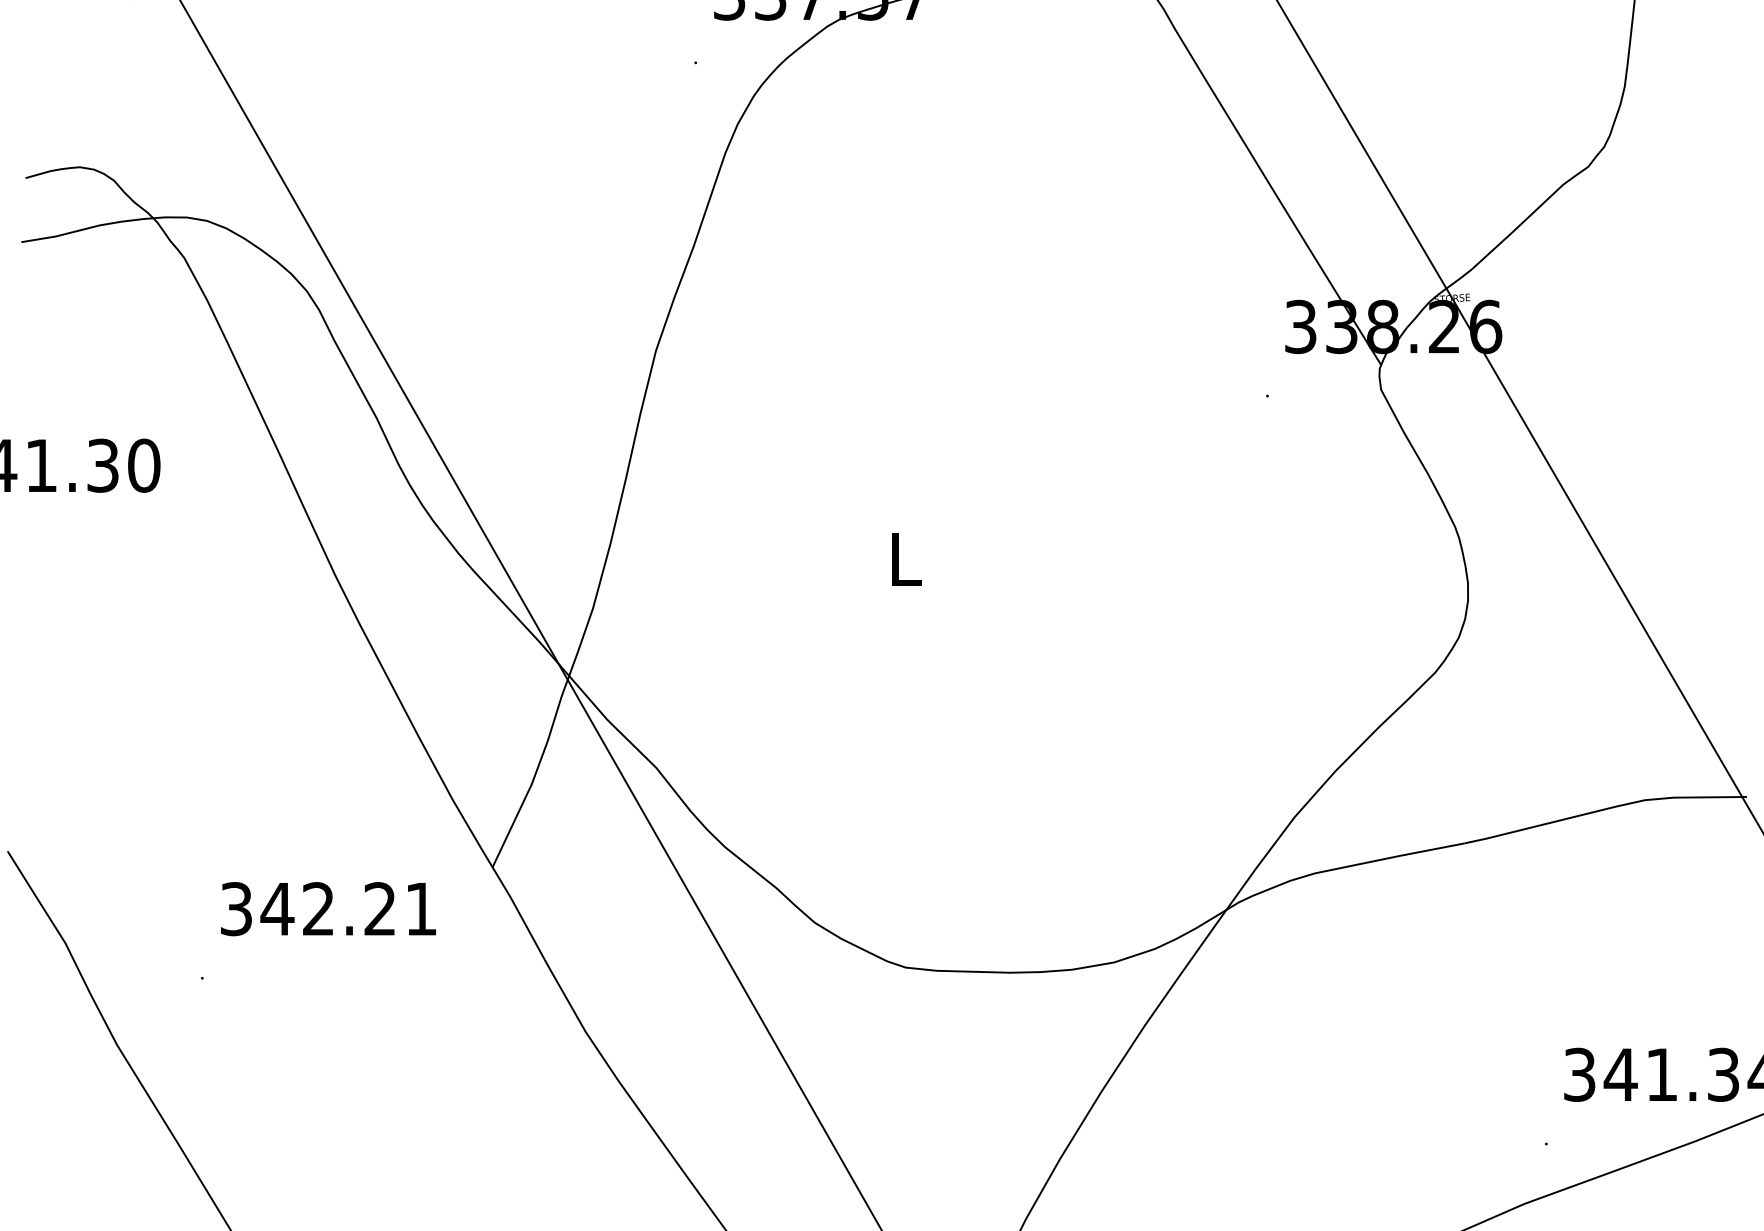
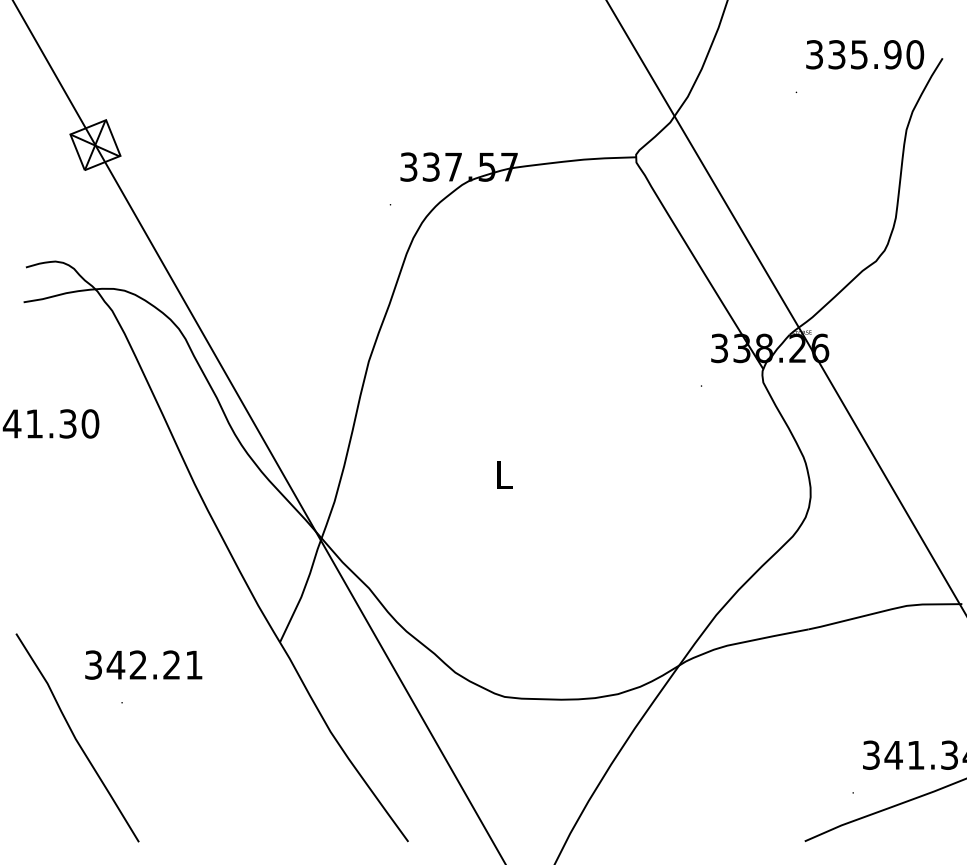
text: (328, 907) -> (143, 664), moved

